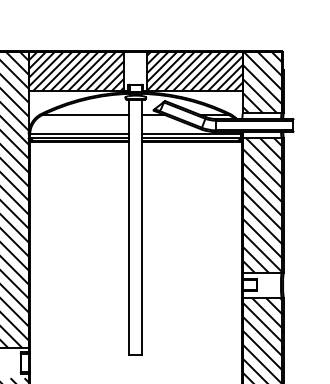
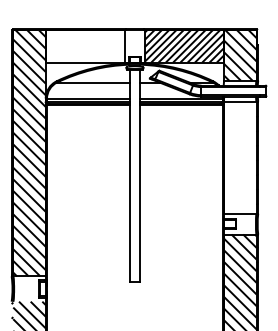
hatch: (76, 71) -> (85, 46), removed
hatch: (262, 205) -> (240, 157), removed

